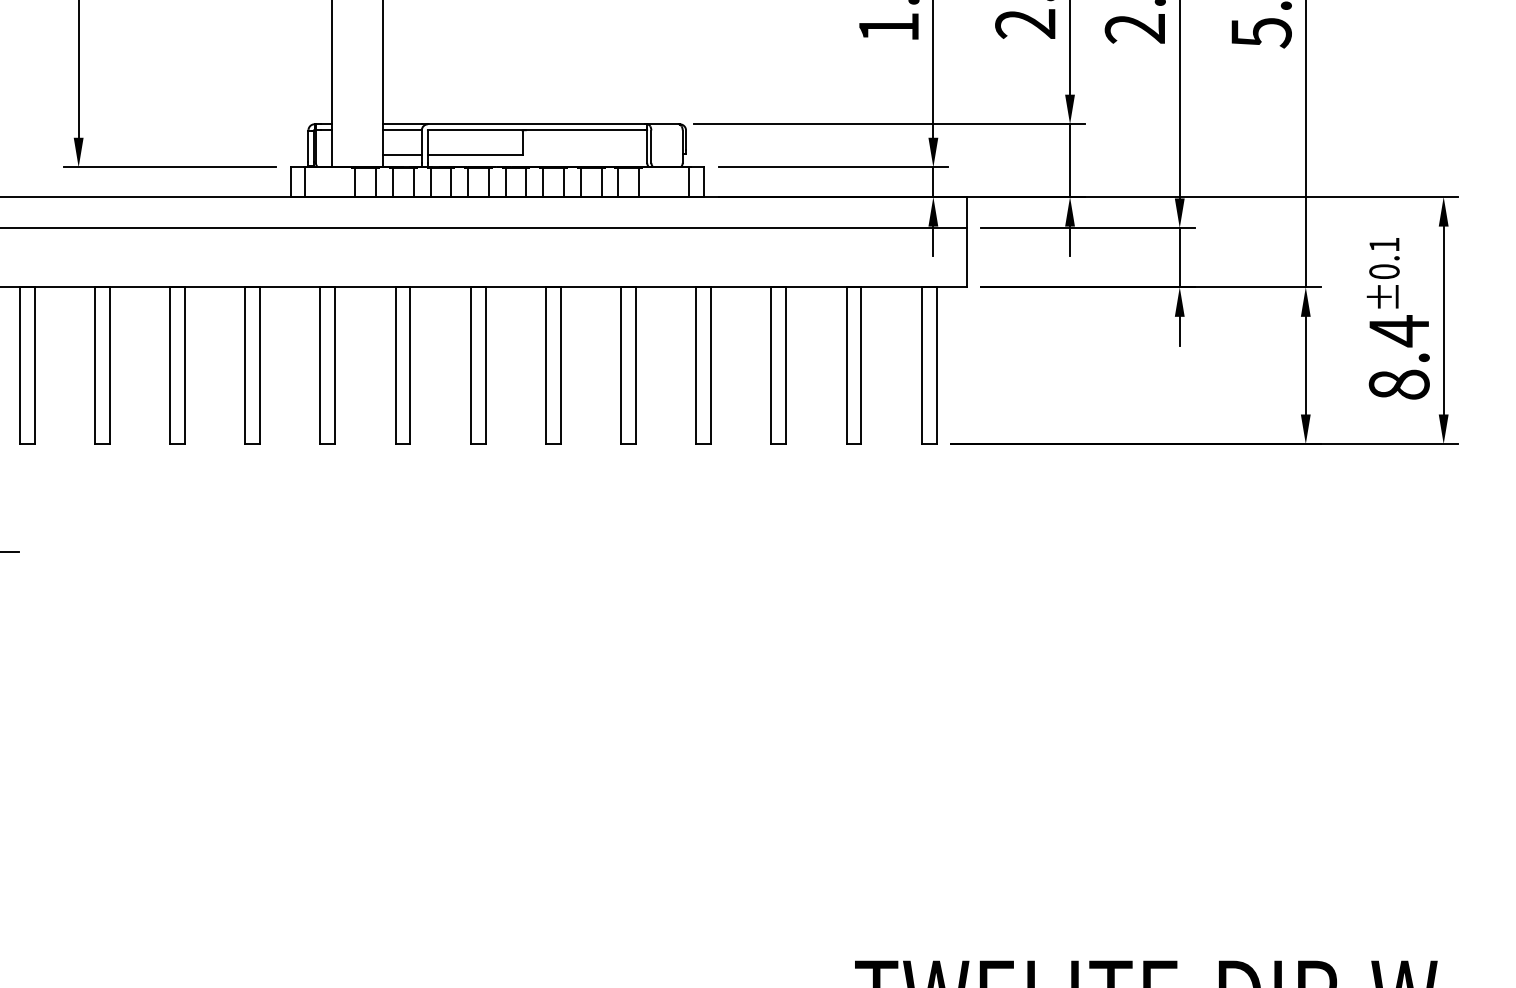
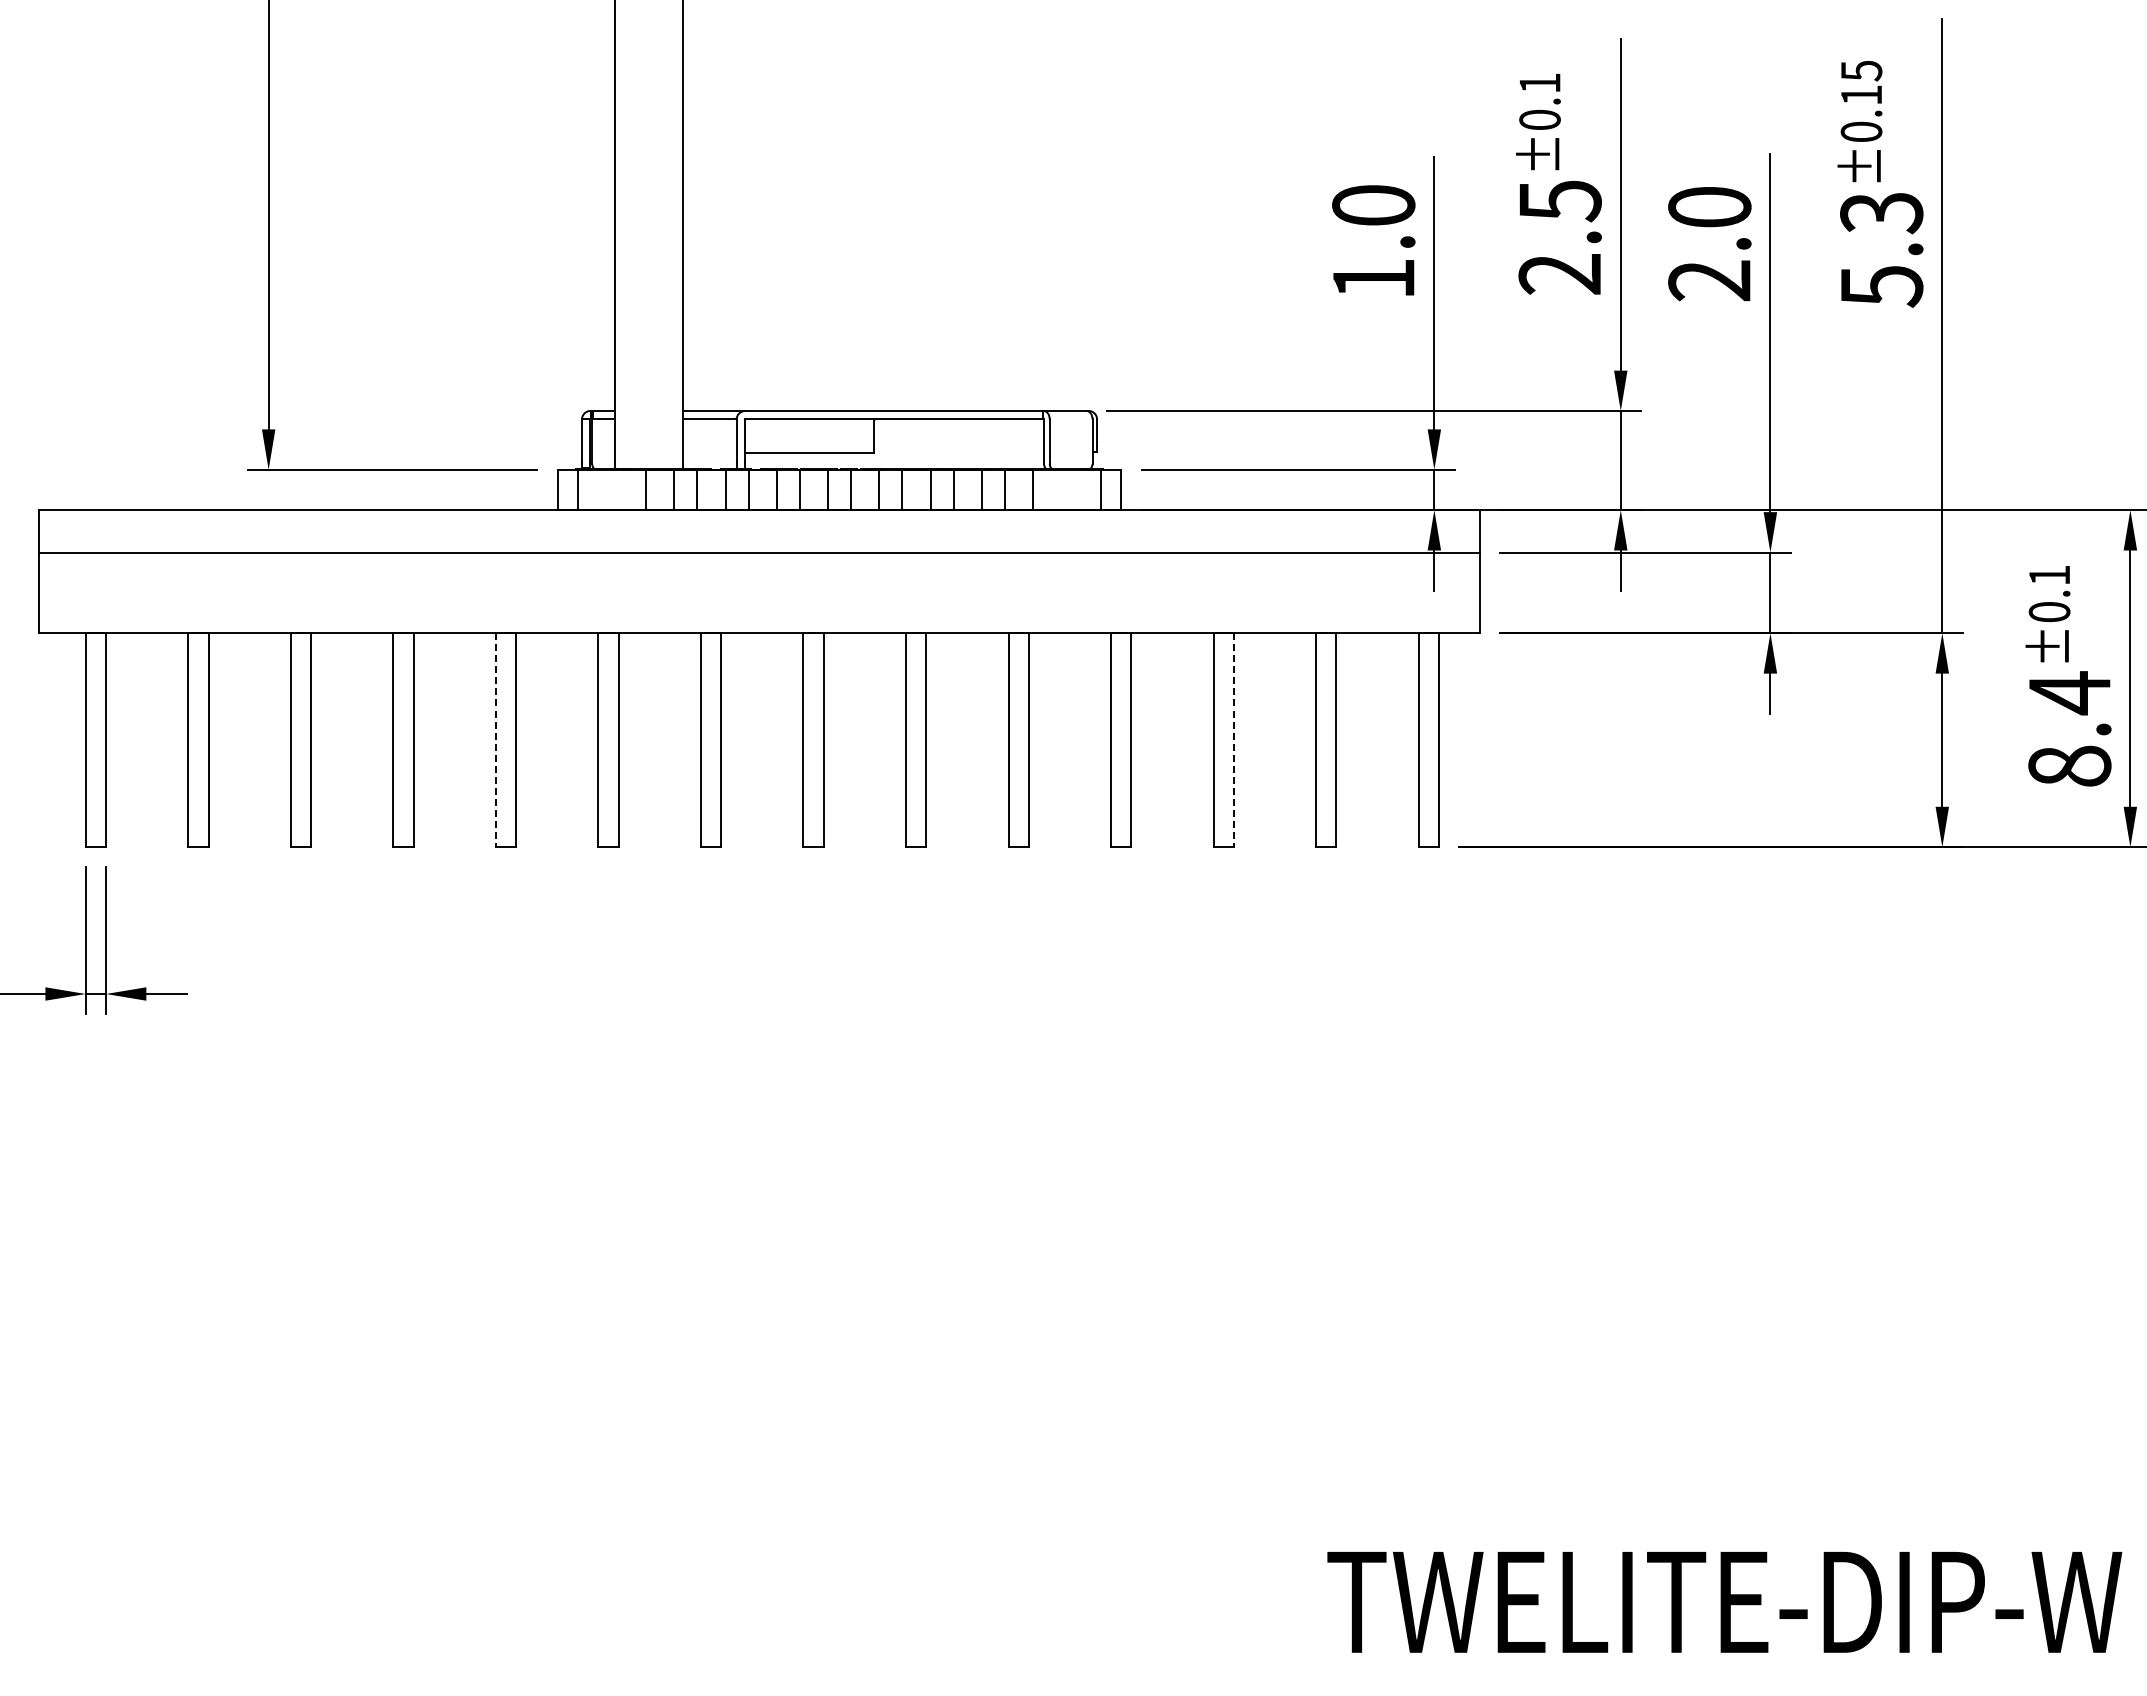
line: (401, 155) -> (709, 453), removed
line: (244, 365) -> (495, 740), solid -> dashed
line: (786, 365) -> (1233, 740), solid -> dashed

